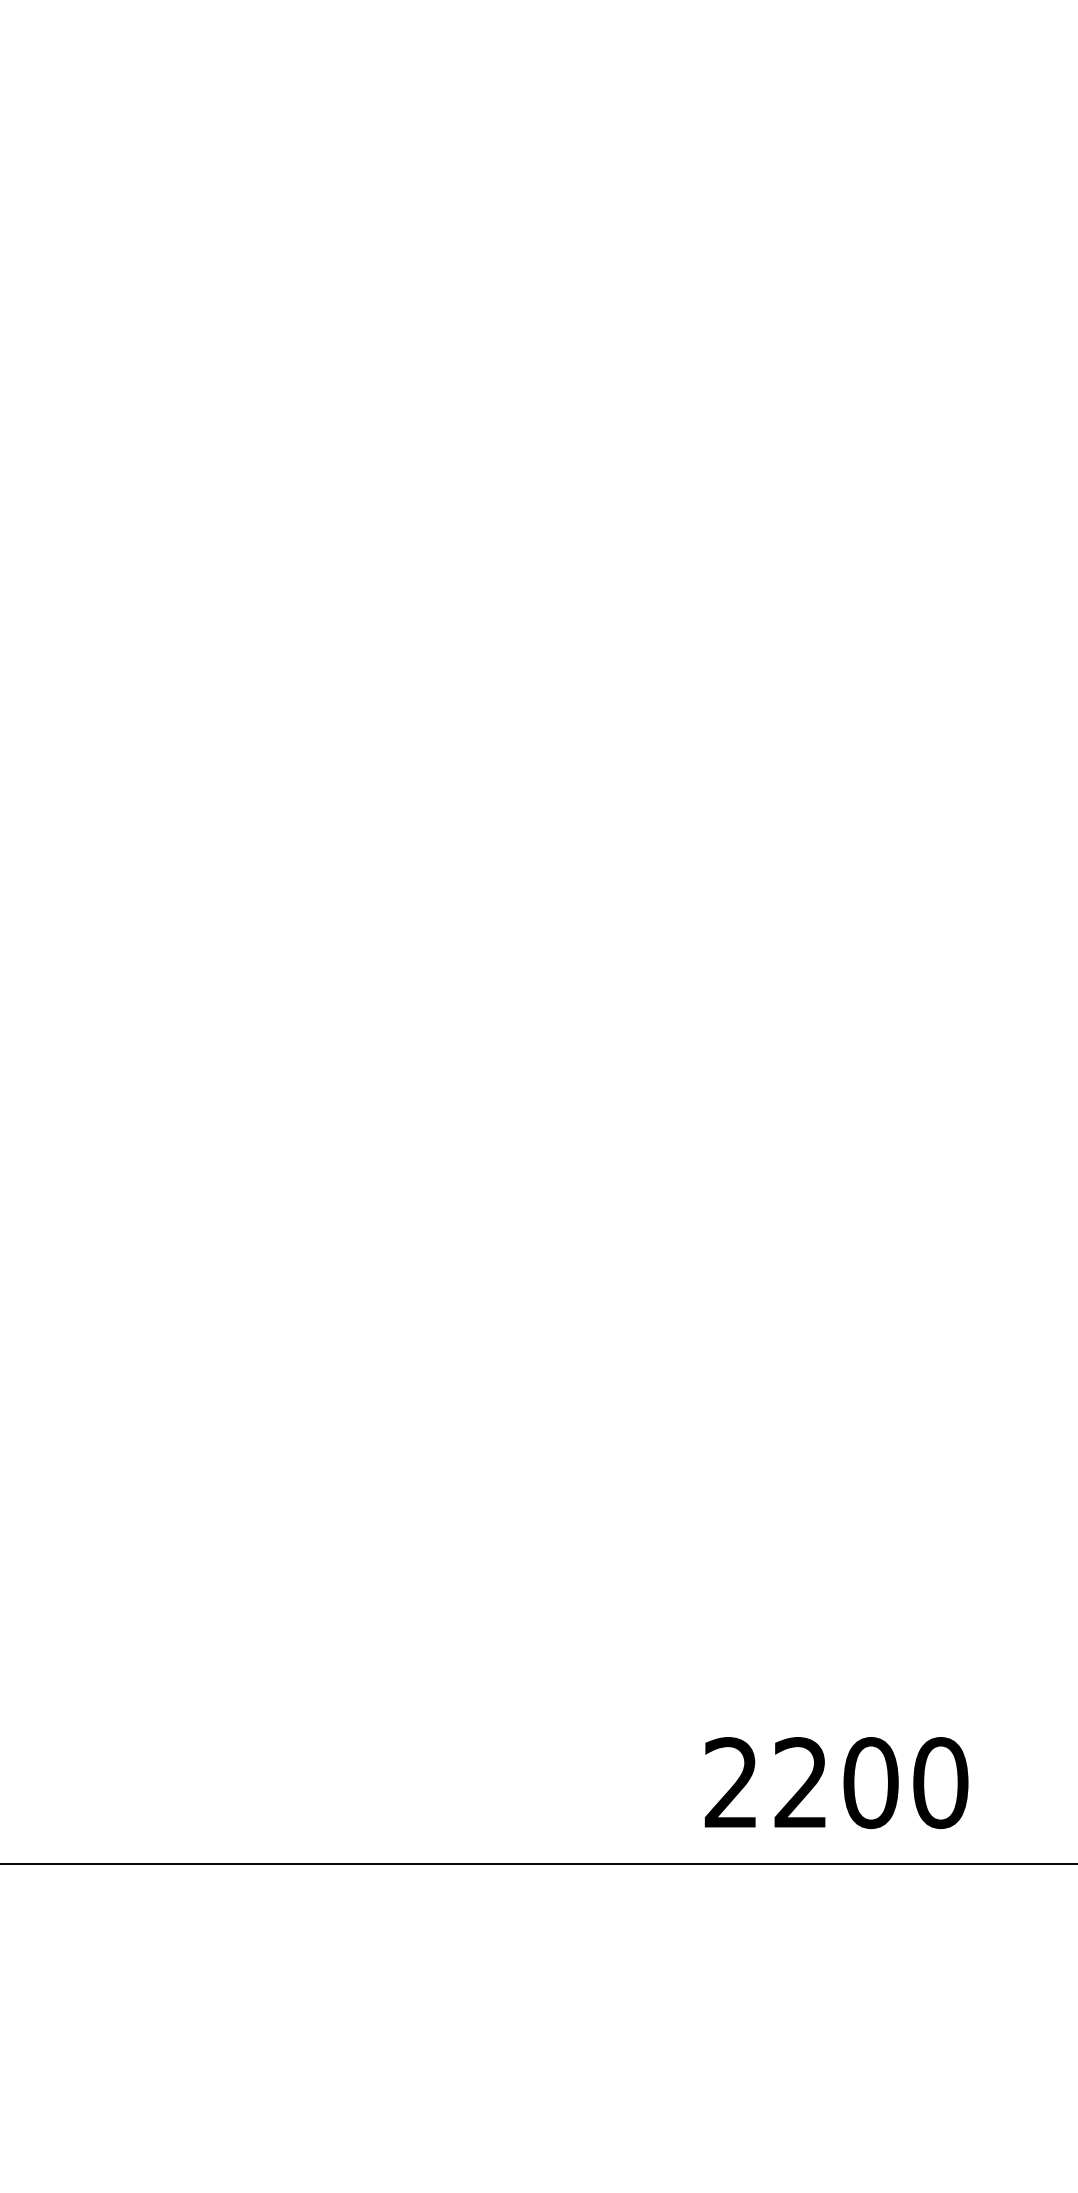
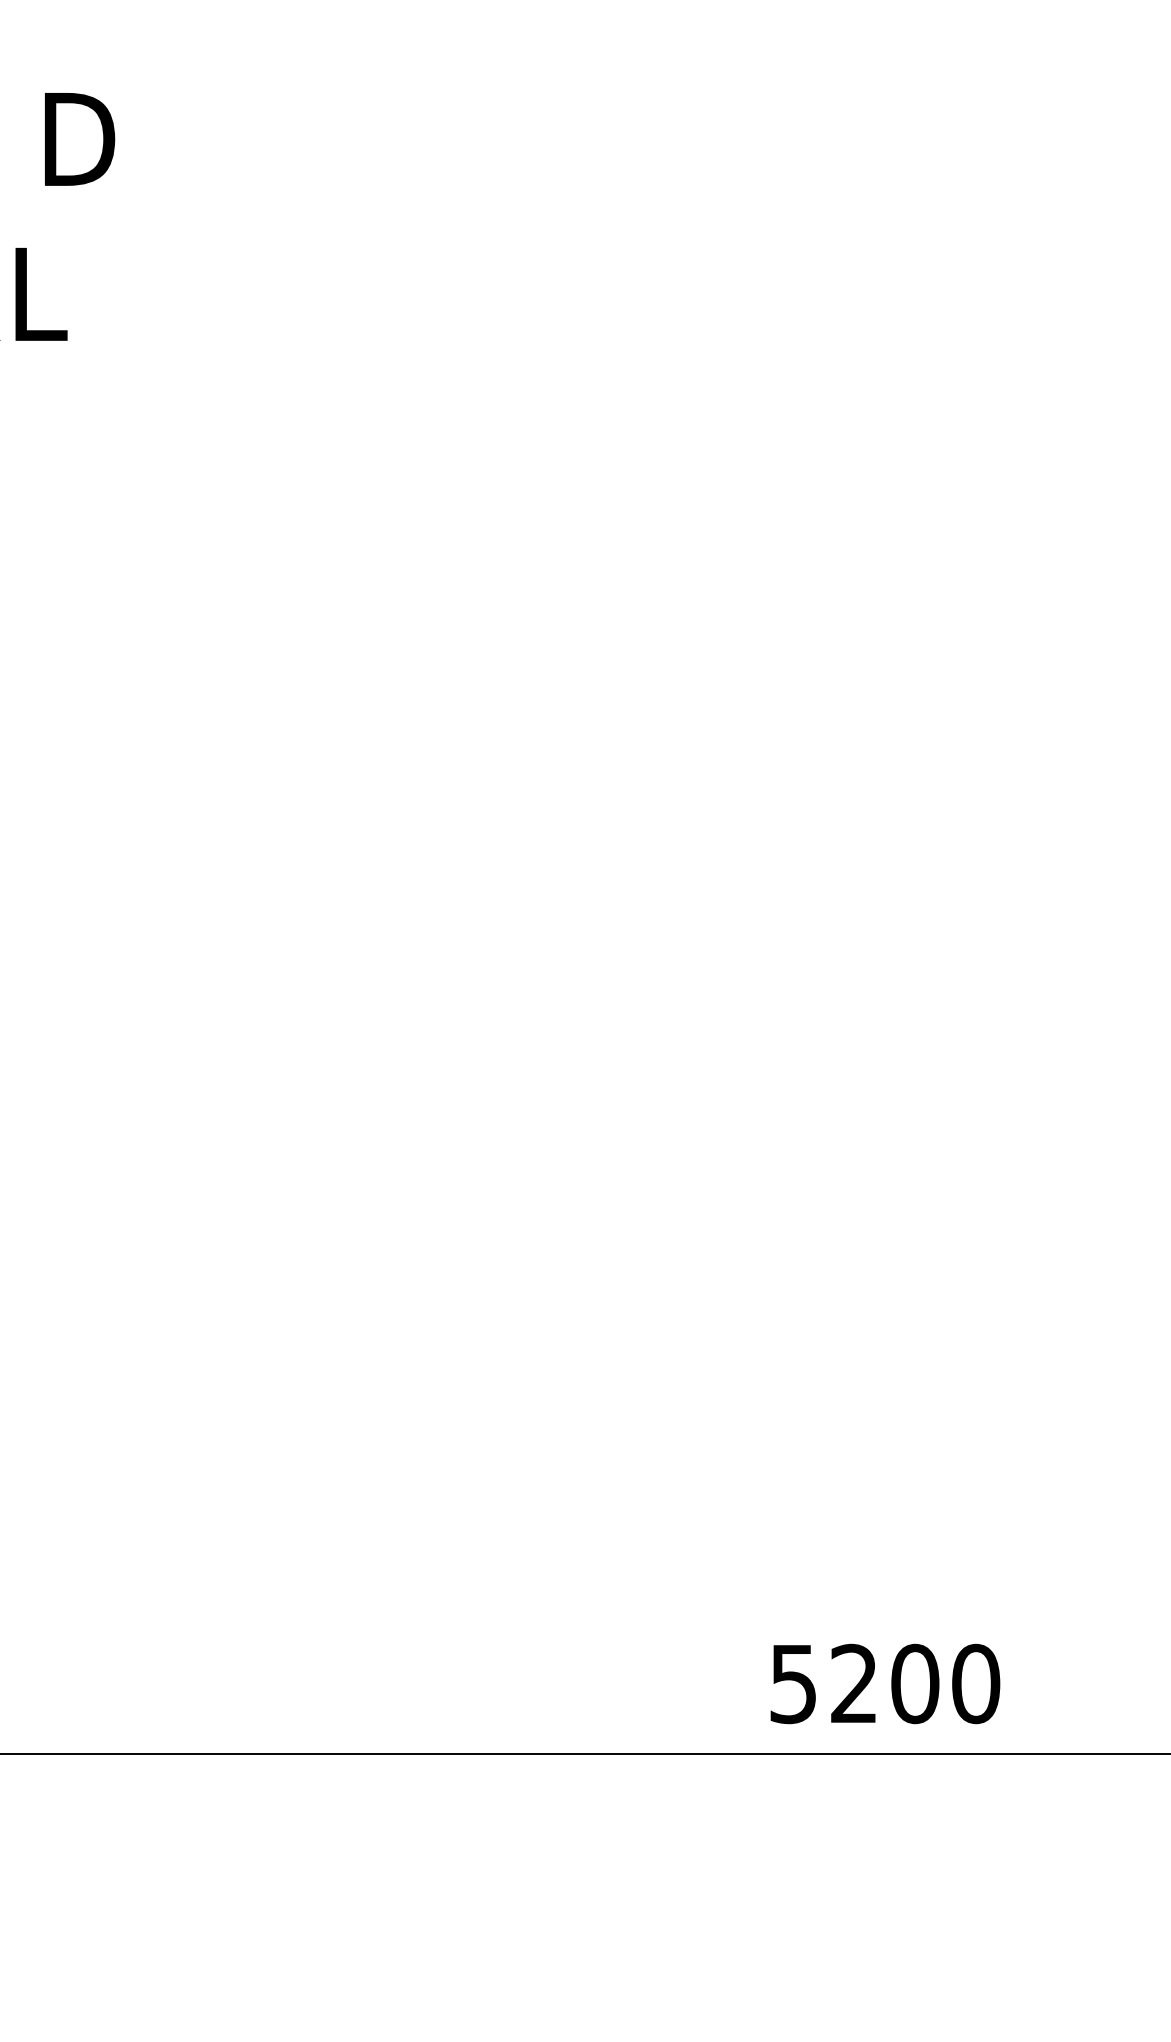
text: (730, 1782) -> (792, 1683), 2200 -> 5200

